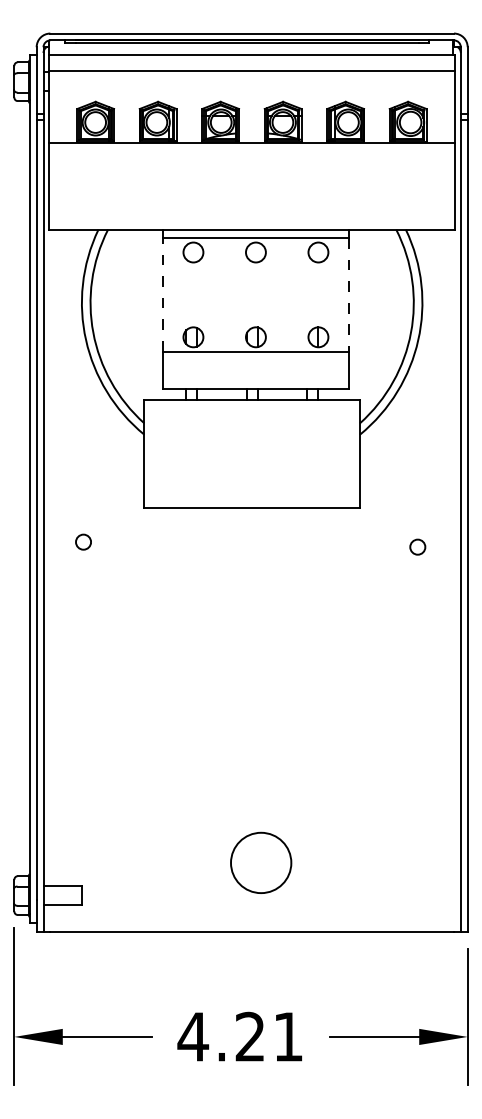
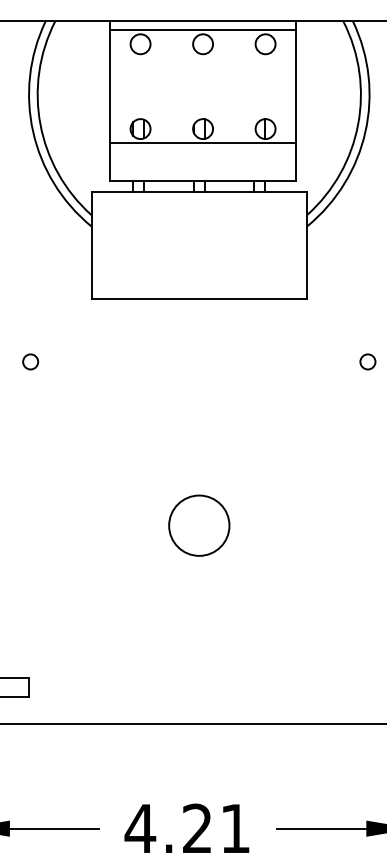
line: (162, 294) -> (109, 86), dashed -> solid
line: (349, 294) -> (296, 86), dashed -> solid
circle: (83, 541) -> (30, 361), moved
circle: (417, 546) -> (367, 361), moved
circle: (261, 862) -> (199, 525), moved

